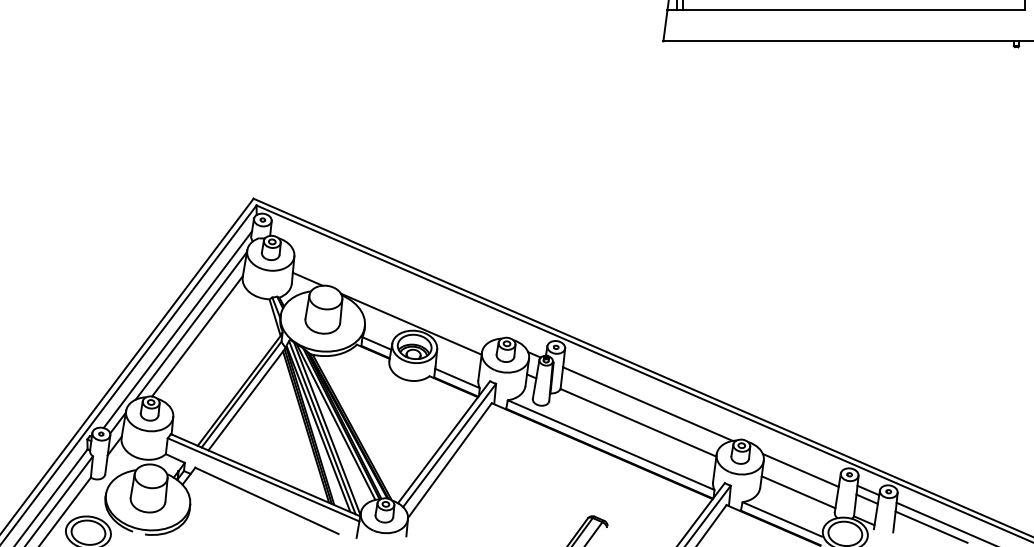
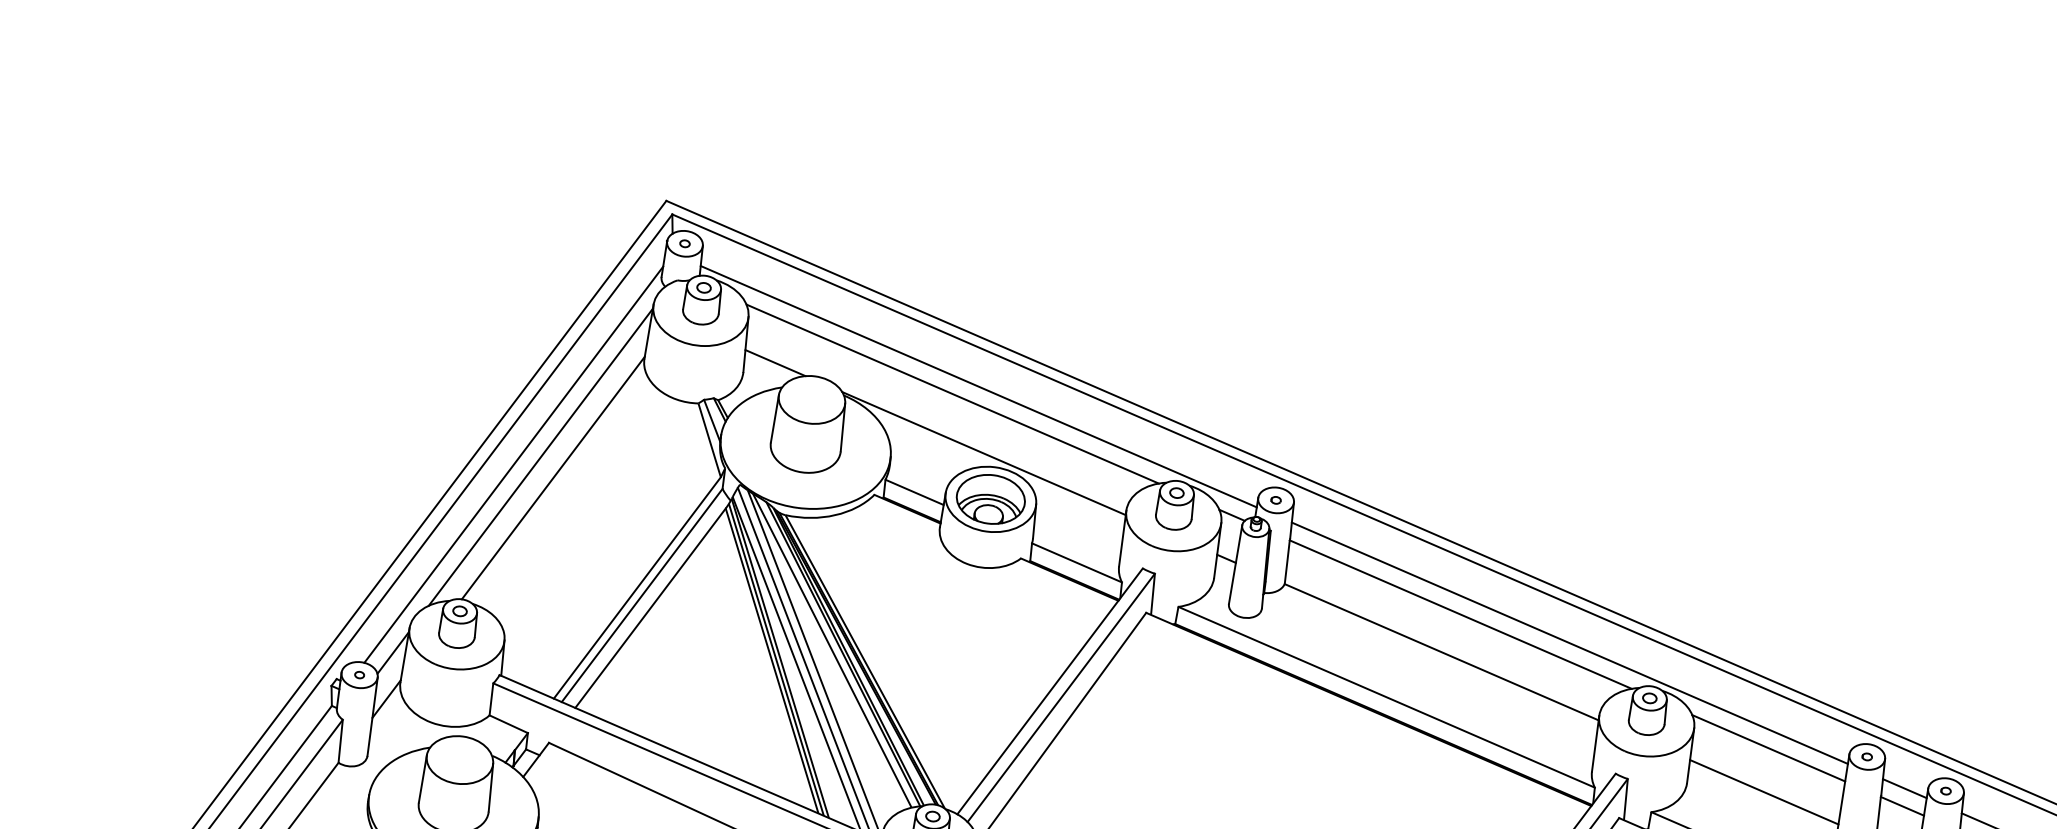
line: (408, 290) -> (978, 385), added
line: (395, 294) -> (952, 393), added
line: (702, 418) -> (1570, 643), added

